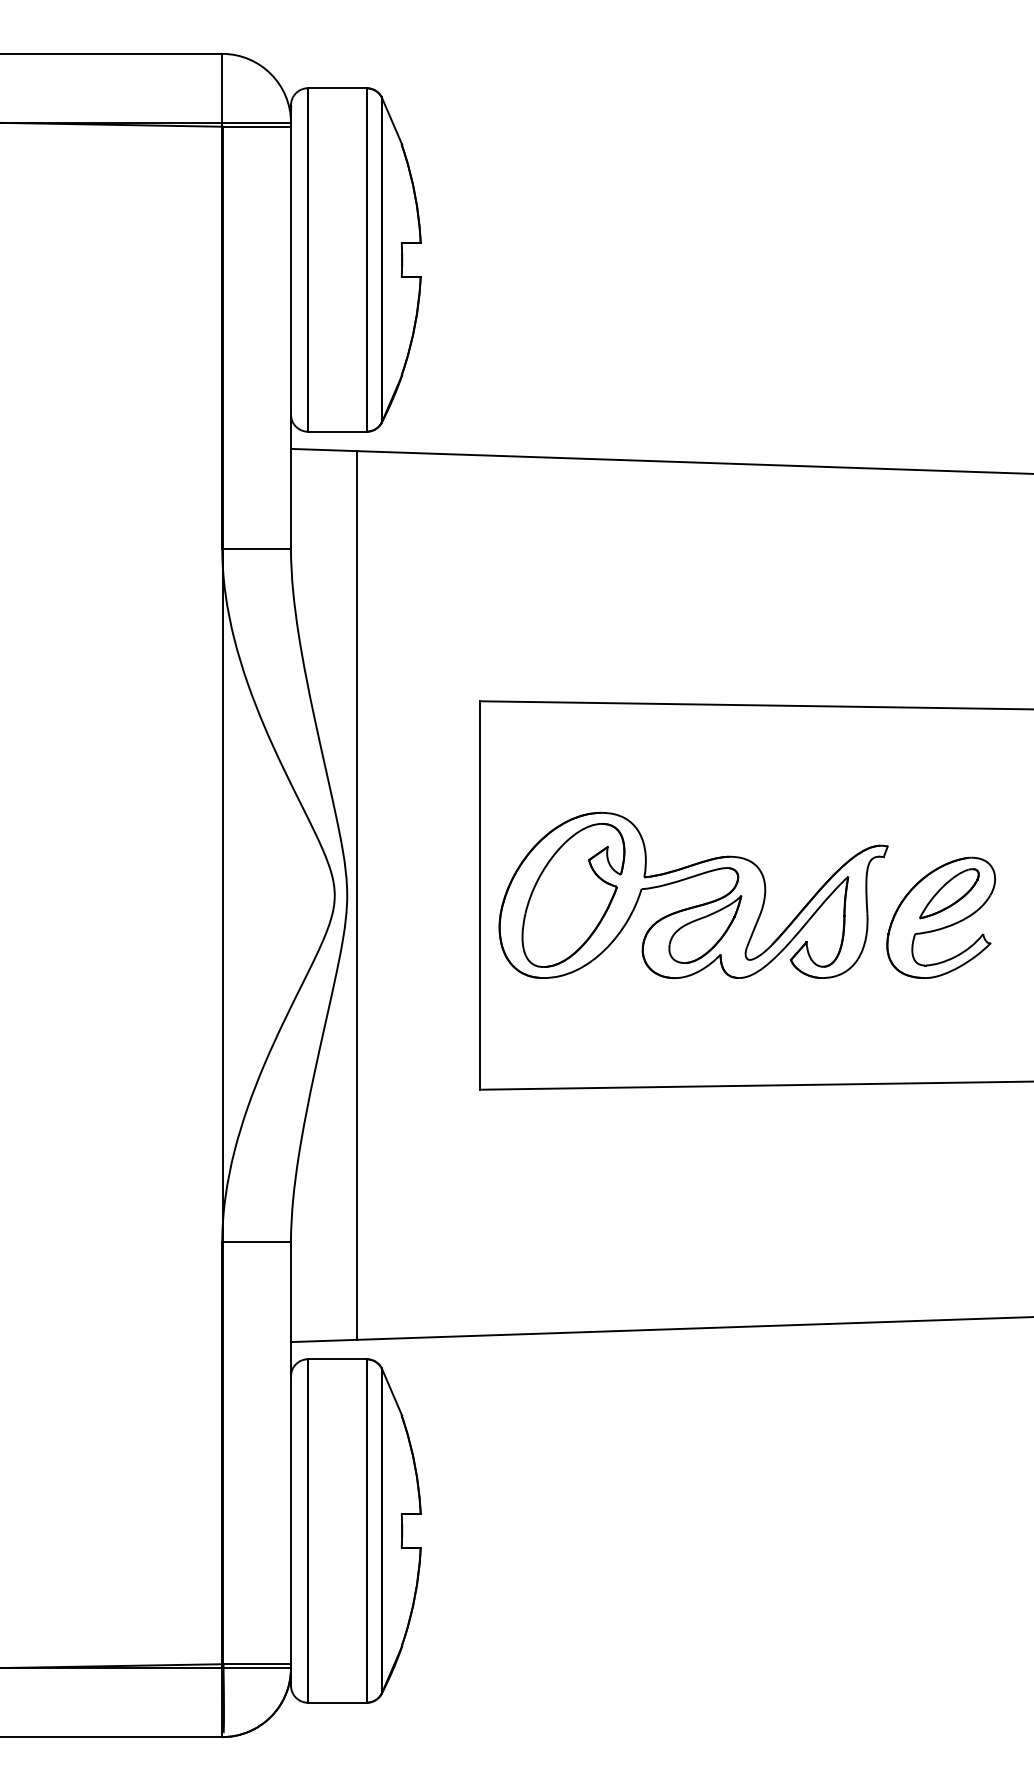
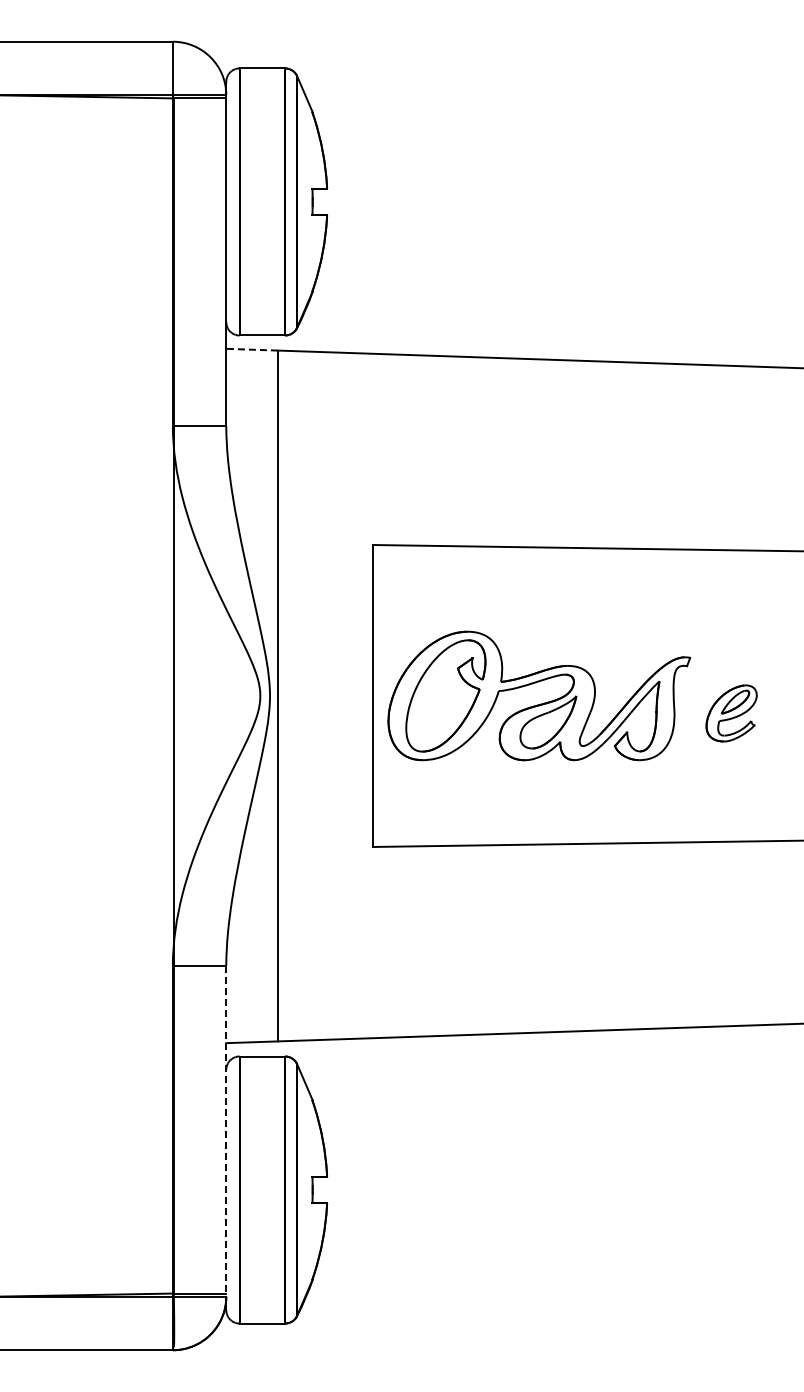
line: (324, 449) -> (252, 349), solid -> dashed
part: (940, 918) -> (731, 713), size x0.6
line: (291, 1455) -> (226, 1131), solid -> dashed

